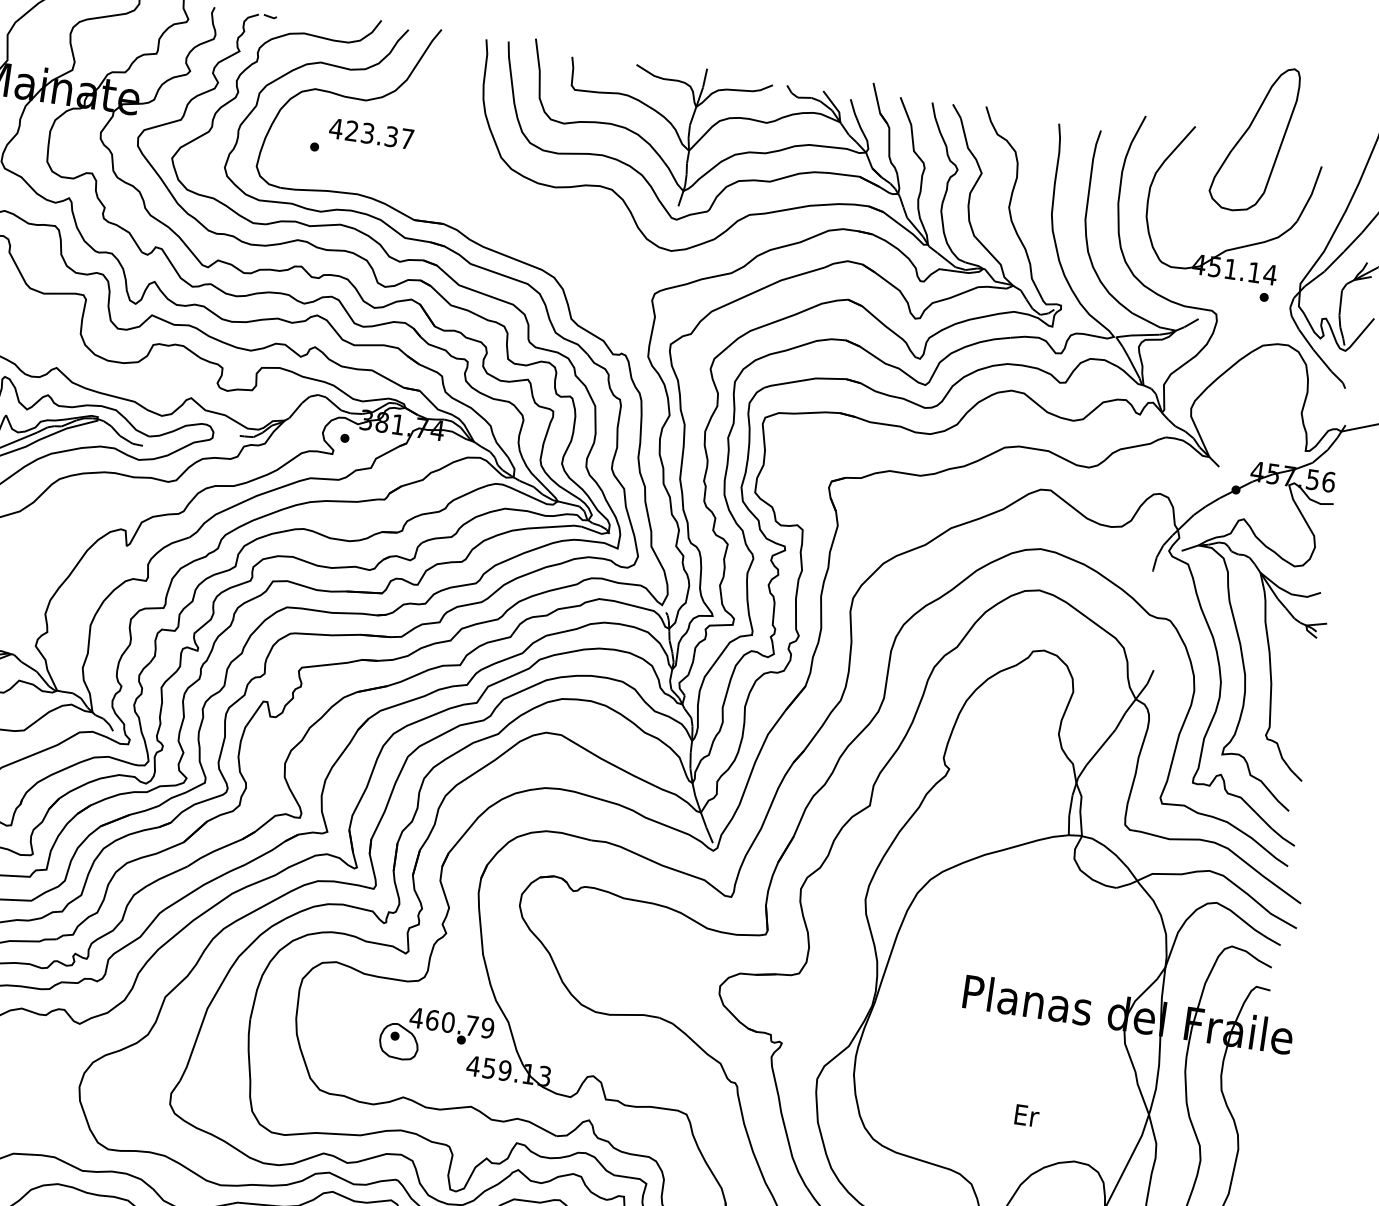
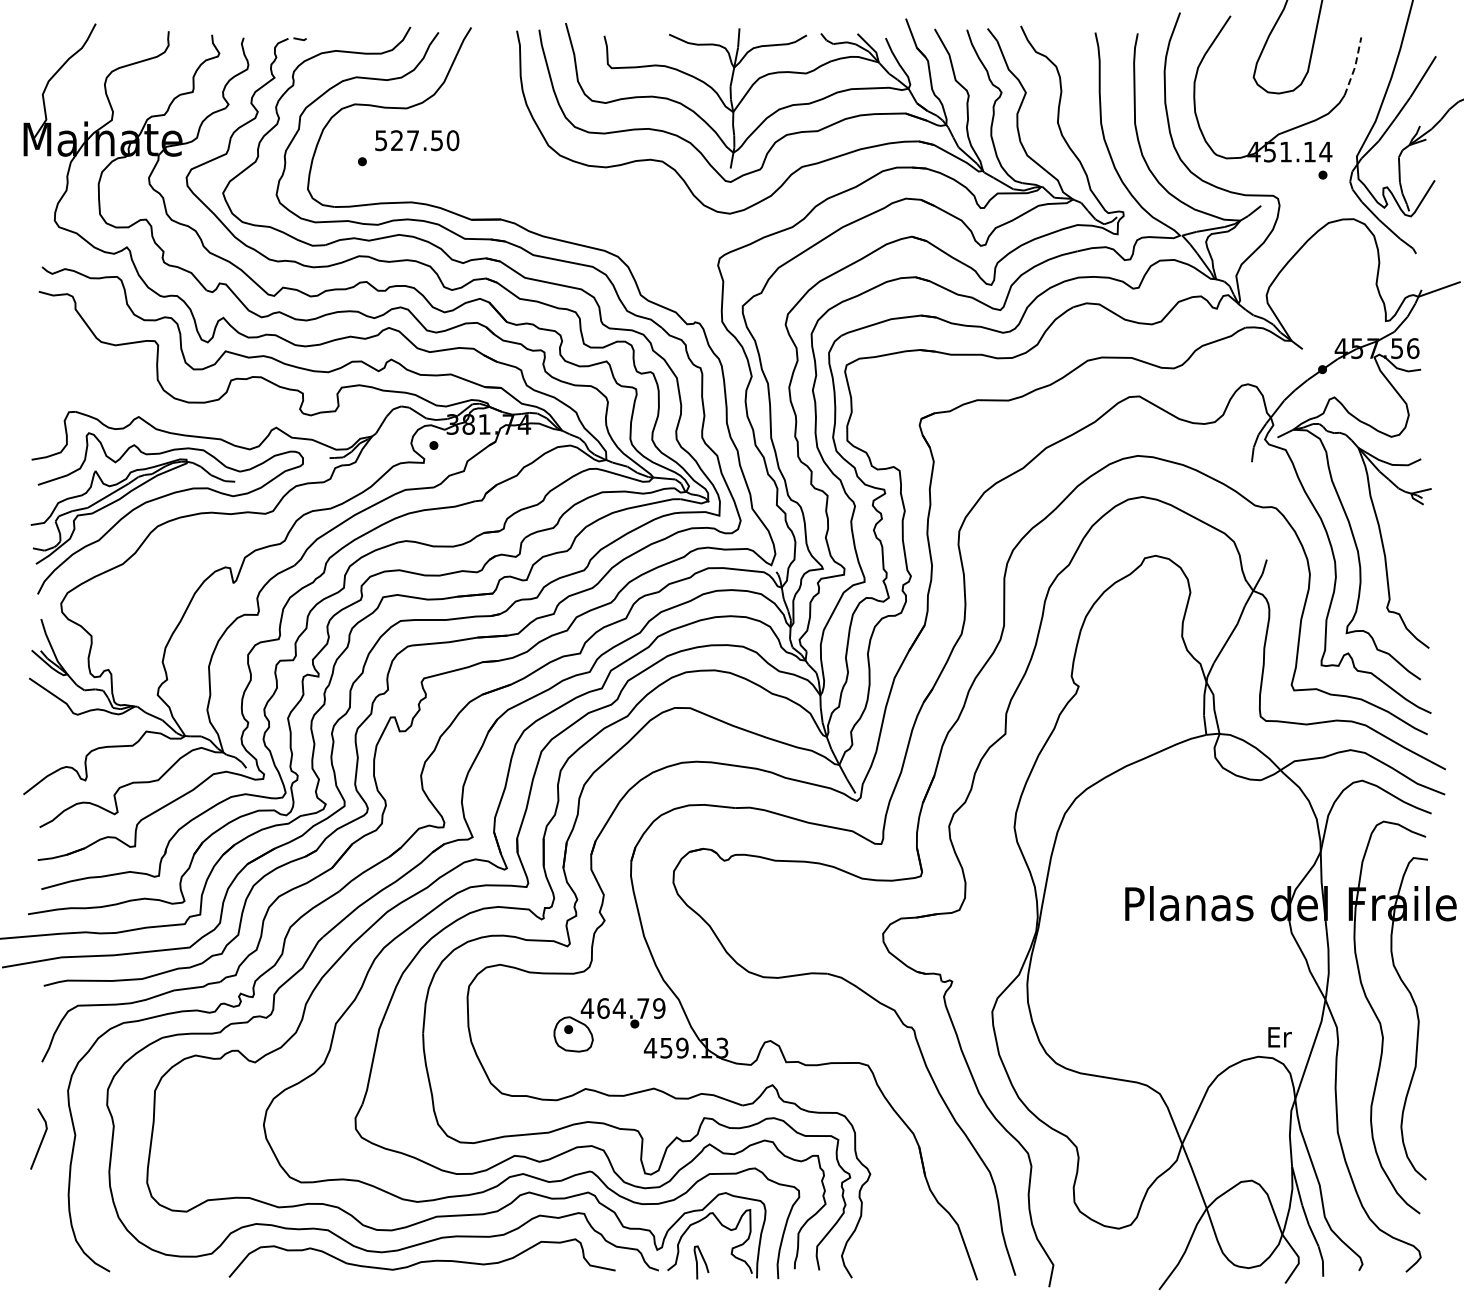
text: (371, 133) -> (416, 140), 423.37 -> 527.50
line: (1311, 194) -> (1355, 66), solid -> dashed
text: (447, 1022) -> (618, 1008), 460.79 -> 464.79
text: (1026, 1115) -> (1279, 1037), moved

